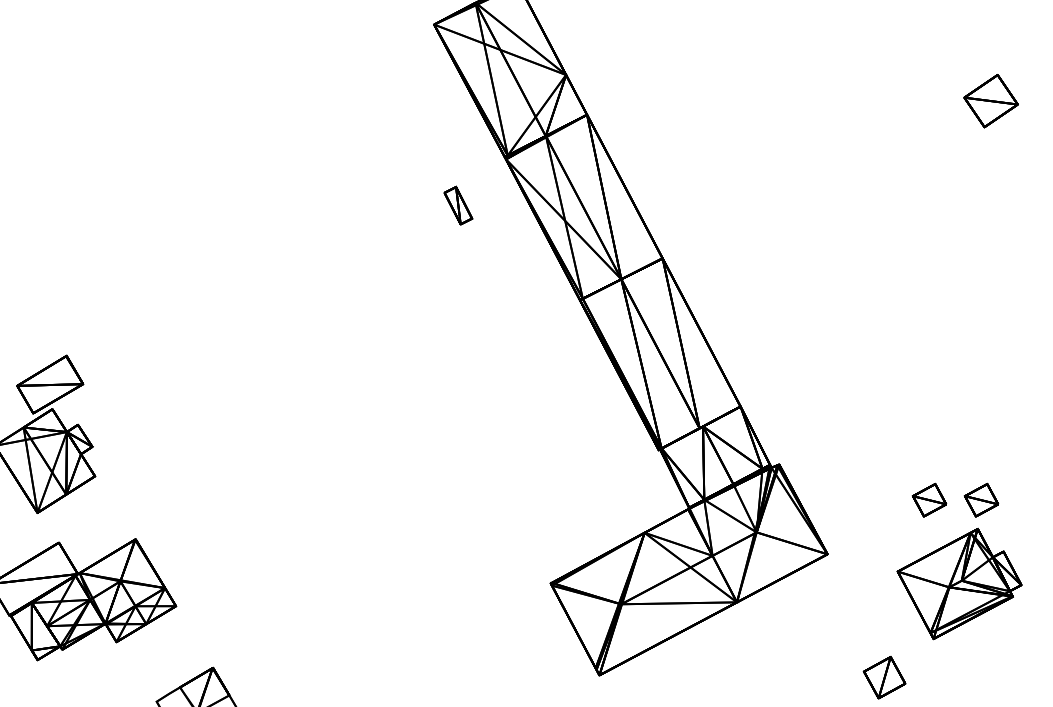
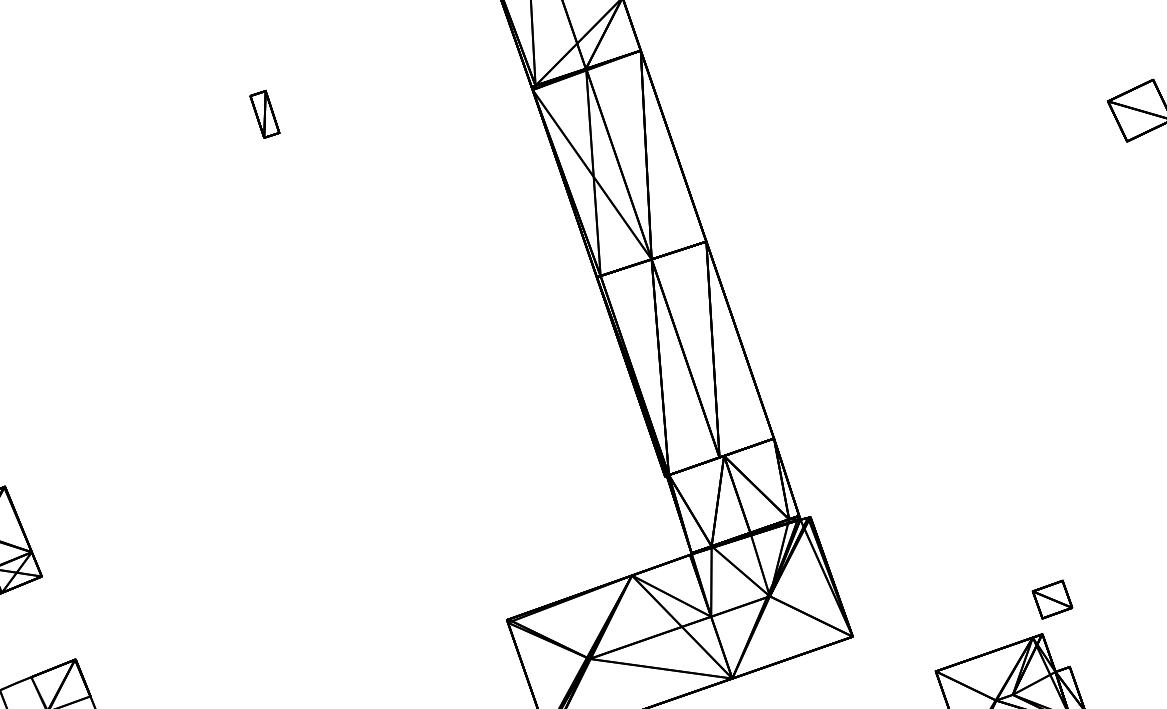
part: (458, 205) -> (265, 114), moved
part: (929, 499) -> (988, 588), removed

